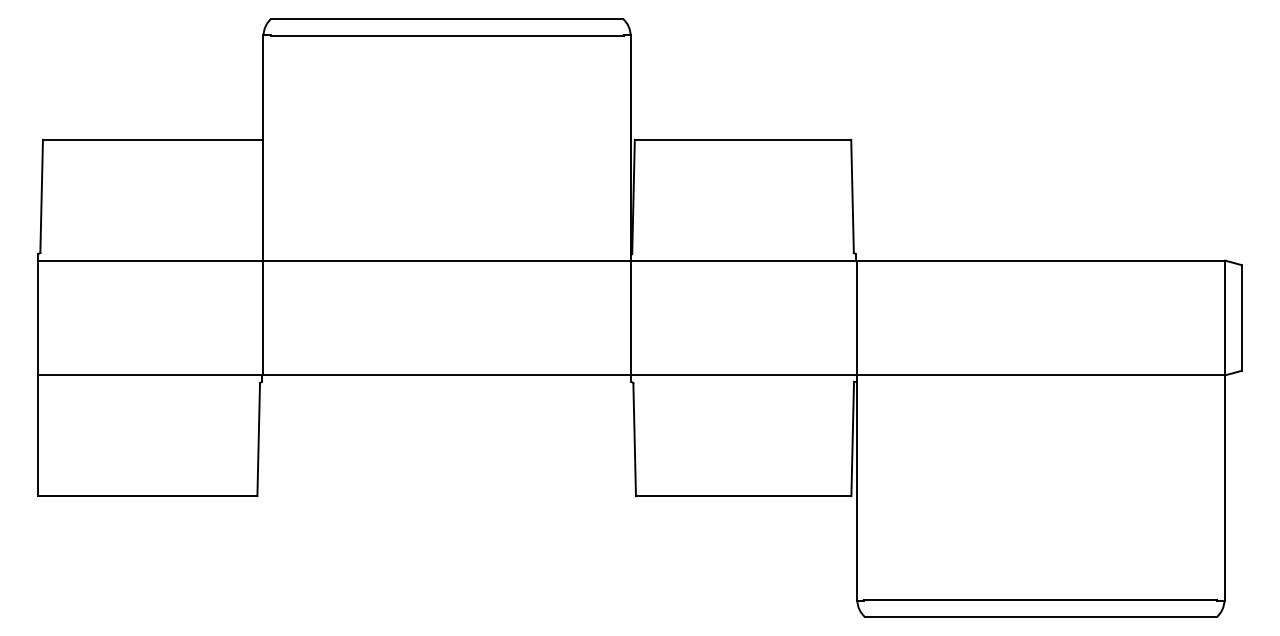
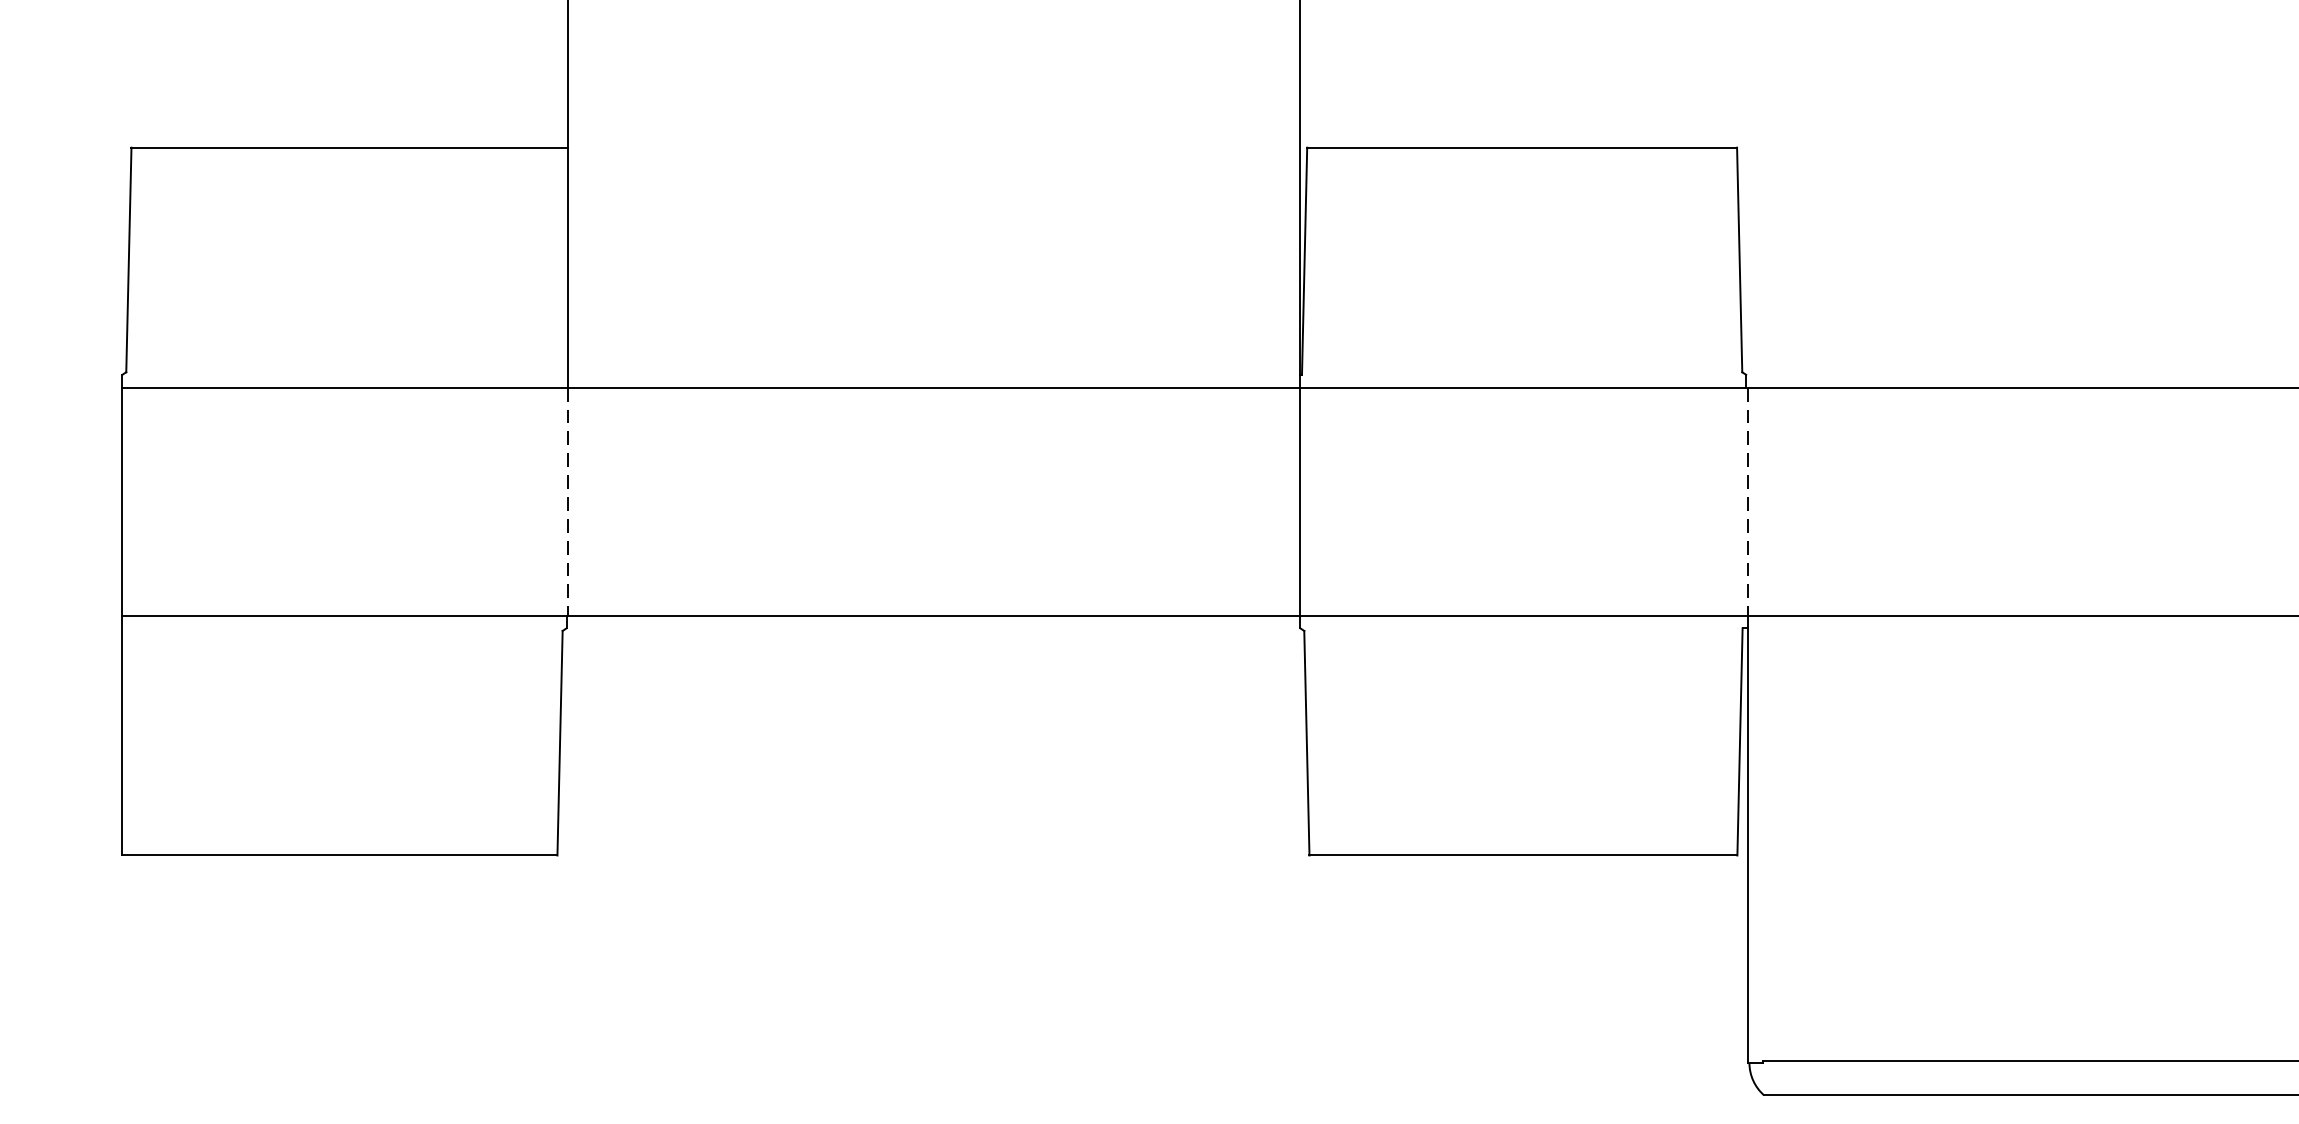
line: (262, 318) -> (567, 502), solid -> dashed
line: (856, 318) -> (1747, 502), solid -> dashed

